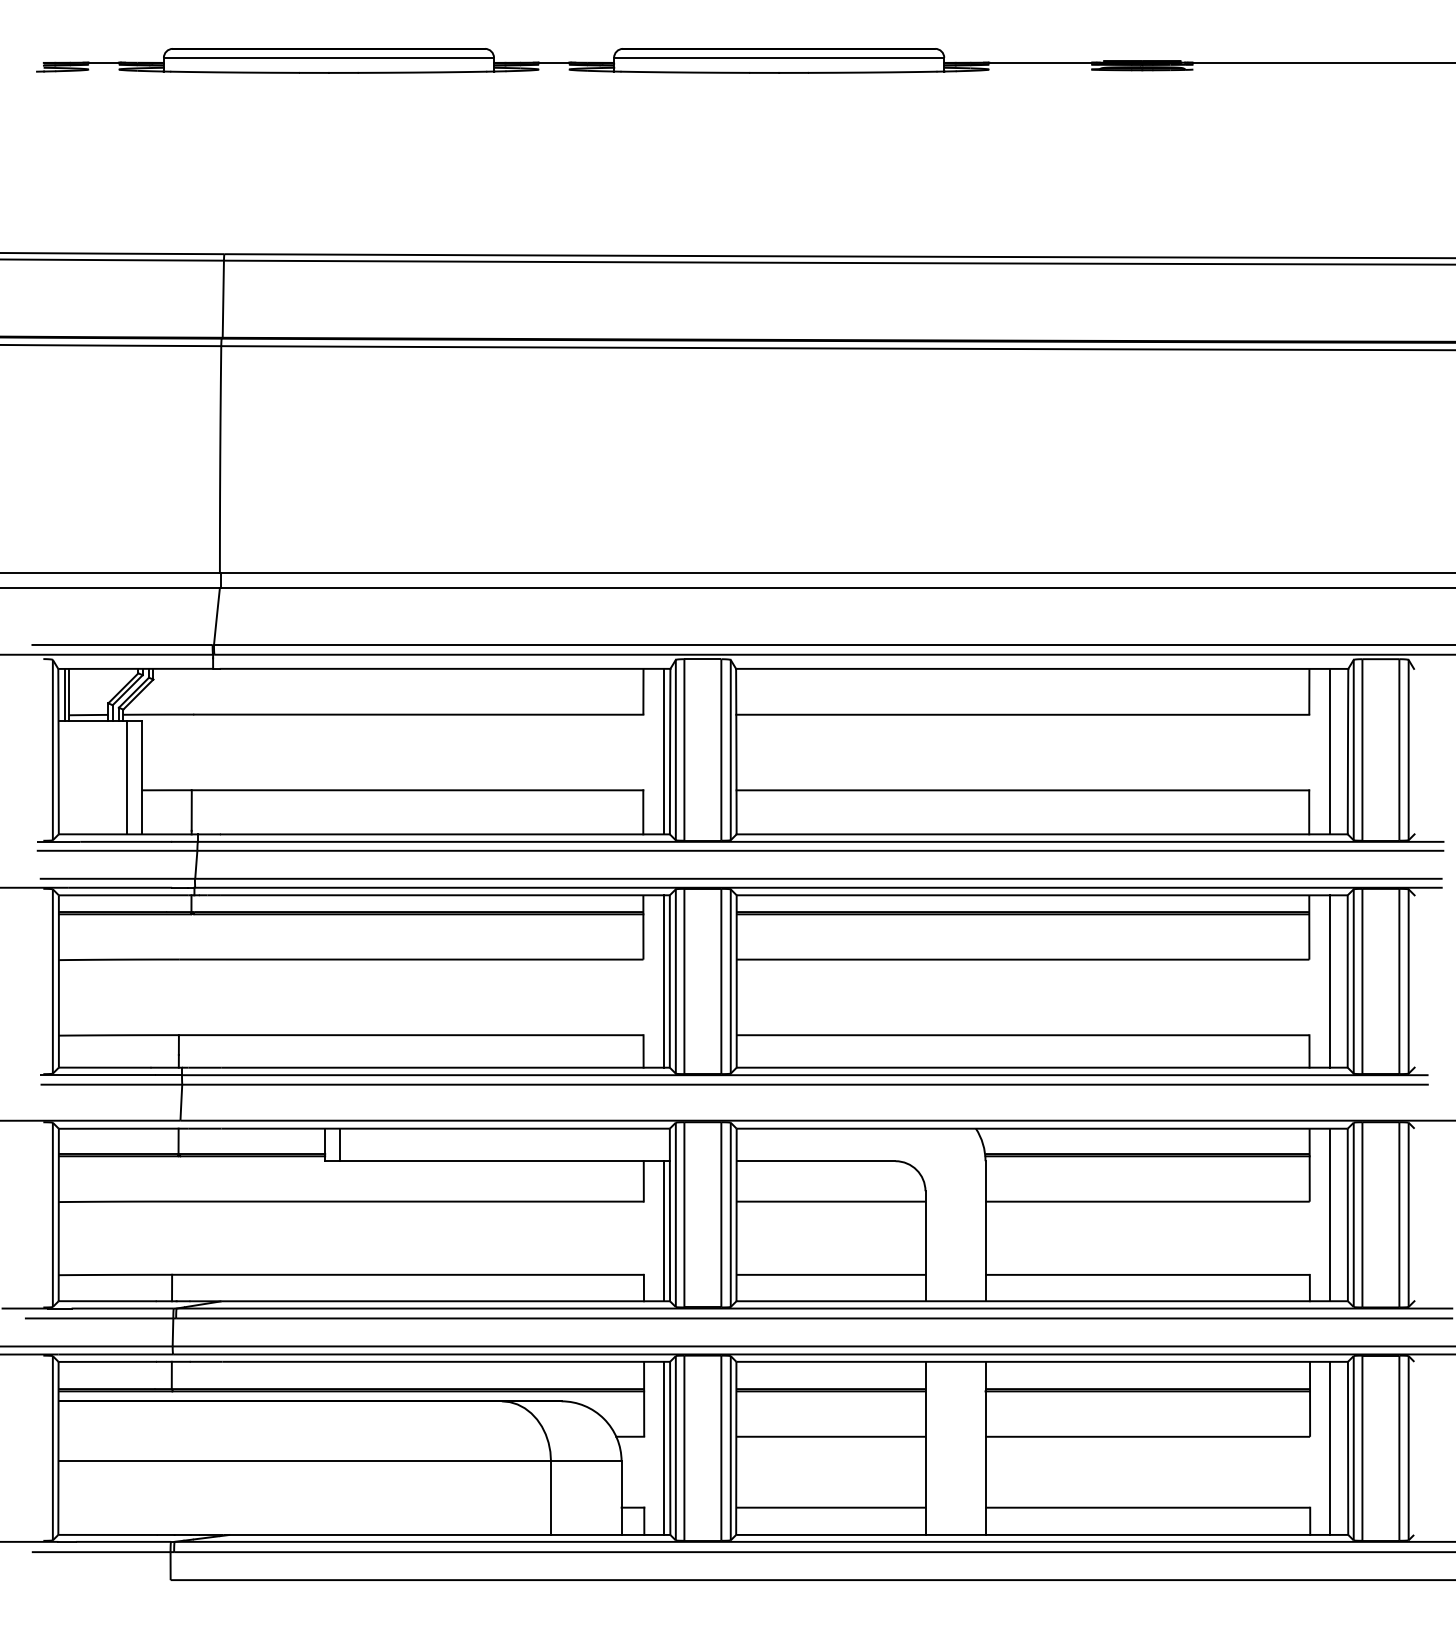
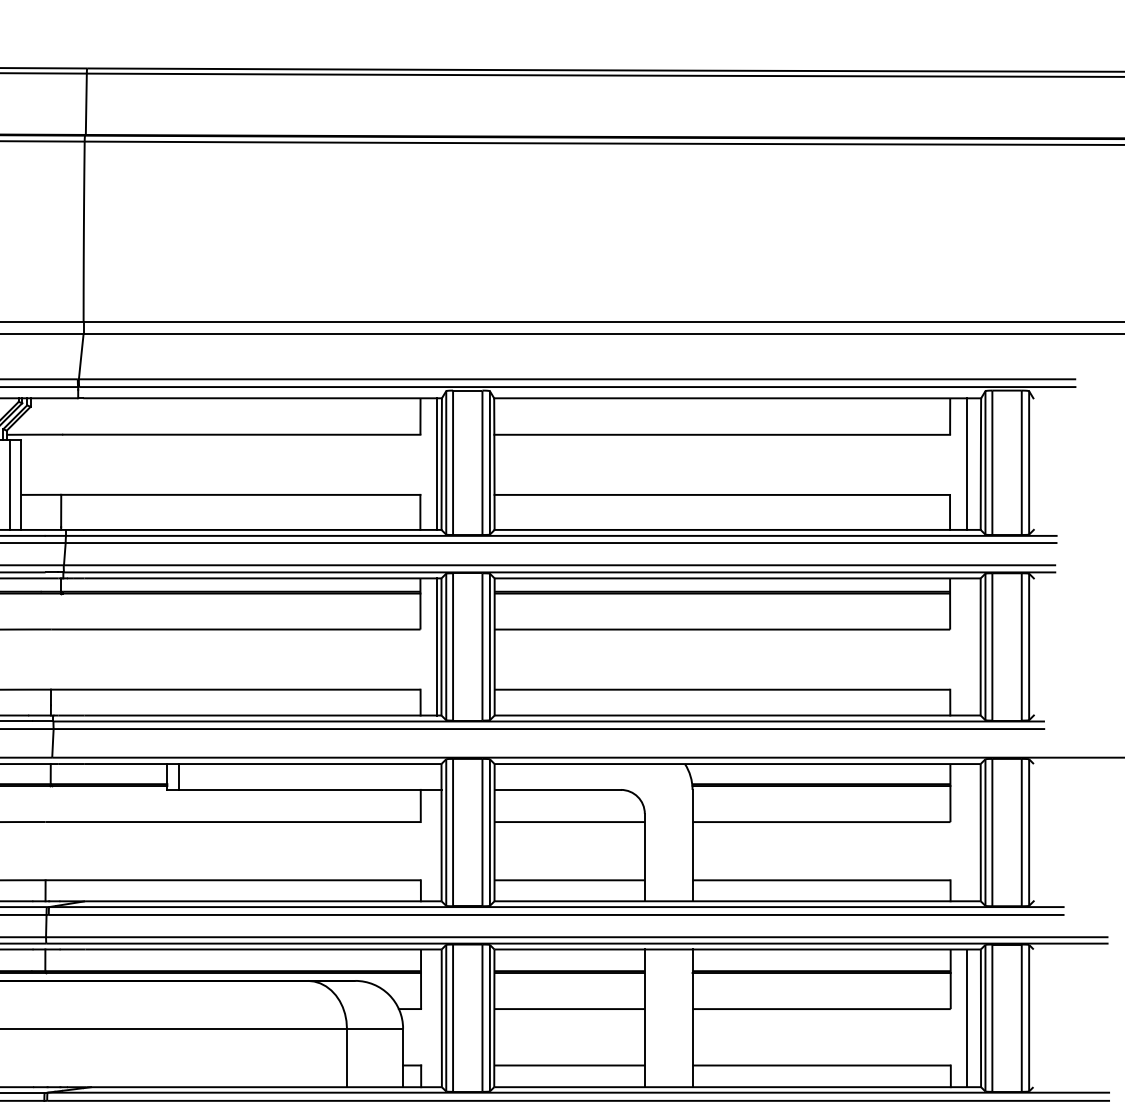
line: (1330, 981) -> (966, 646), removed
line: (1330, 1214) -> (966, 832), removed
line: (664, 1231) -> (437, 845), removed
line: (664, 1447) -> (437, 1017), removed

